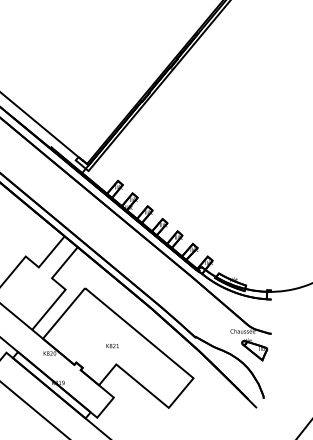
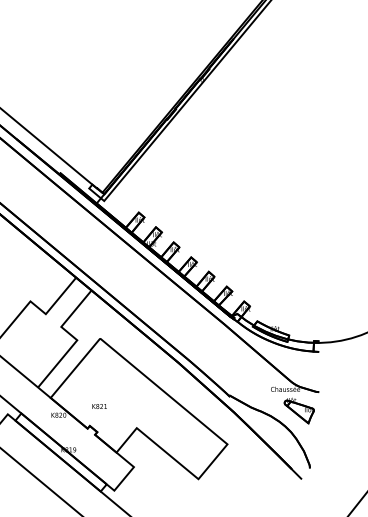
text: (112, 346) -> (99, 407), moved

